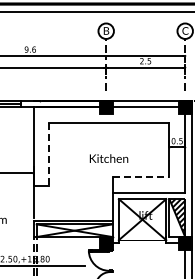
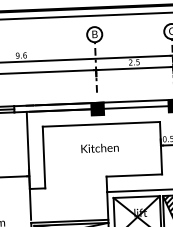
line: (49, 154) -> (44, 157), dashed -> solid
text: (108, 158) -> (99, 148), moved
line: (141, 176) -> (134, 175), dashed -> solid

